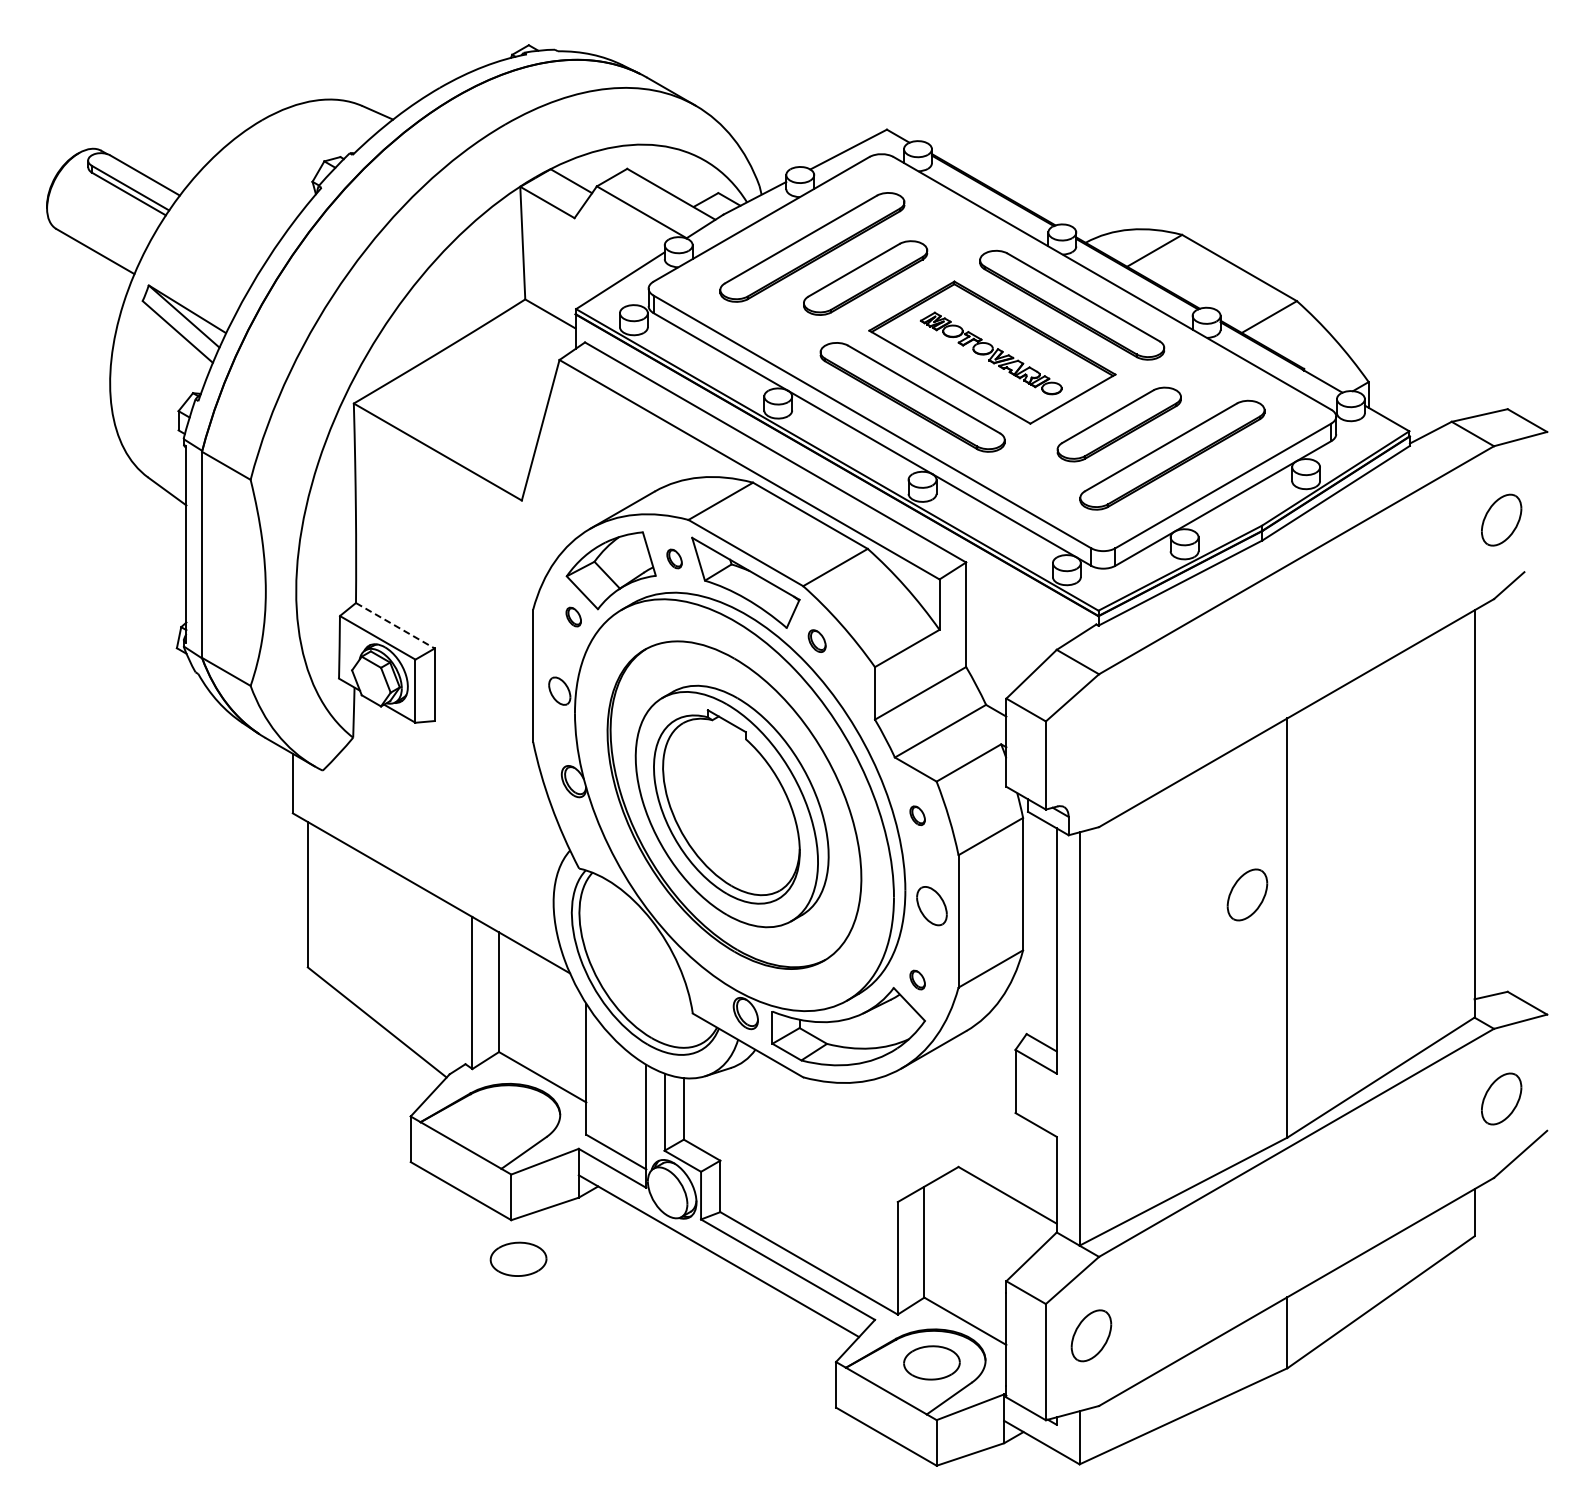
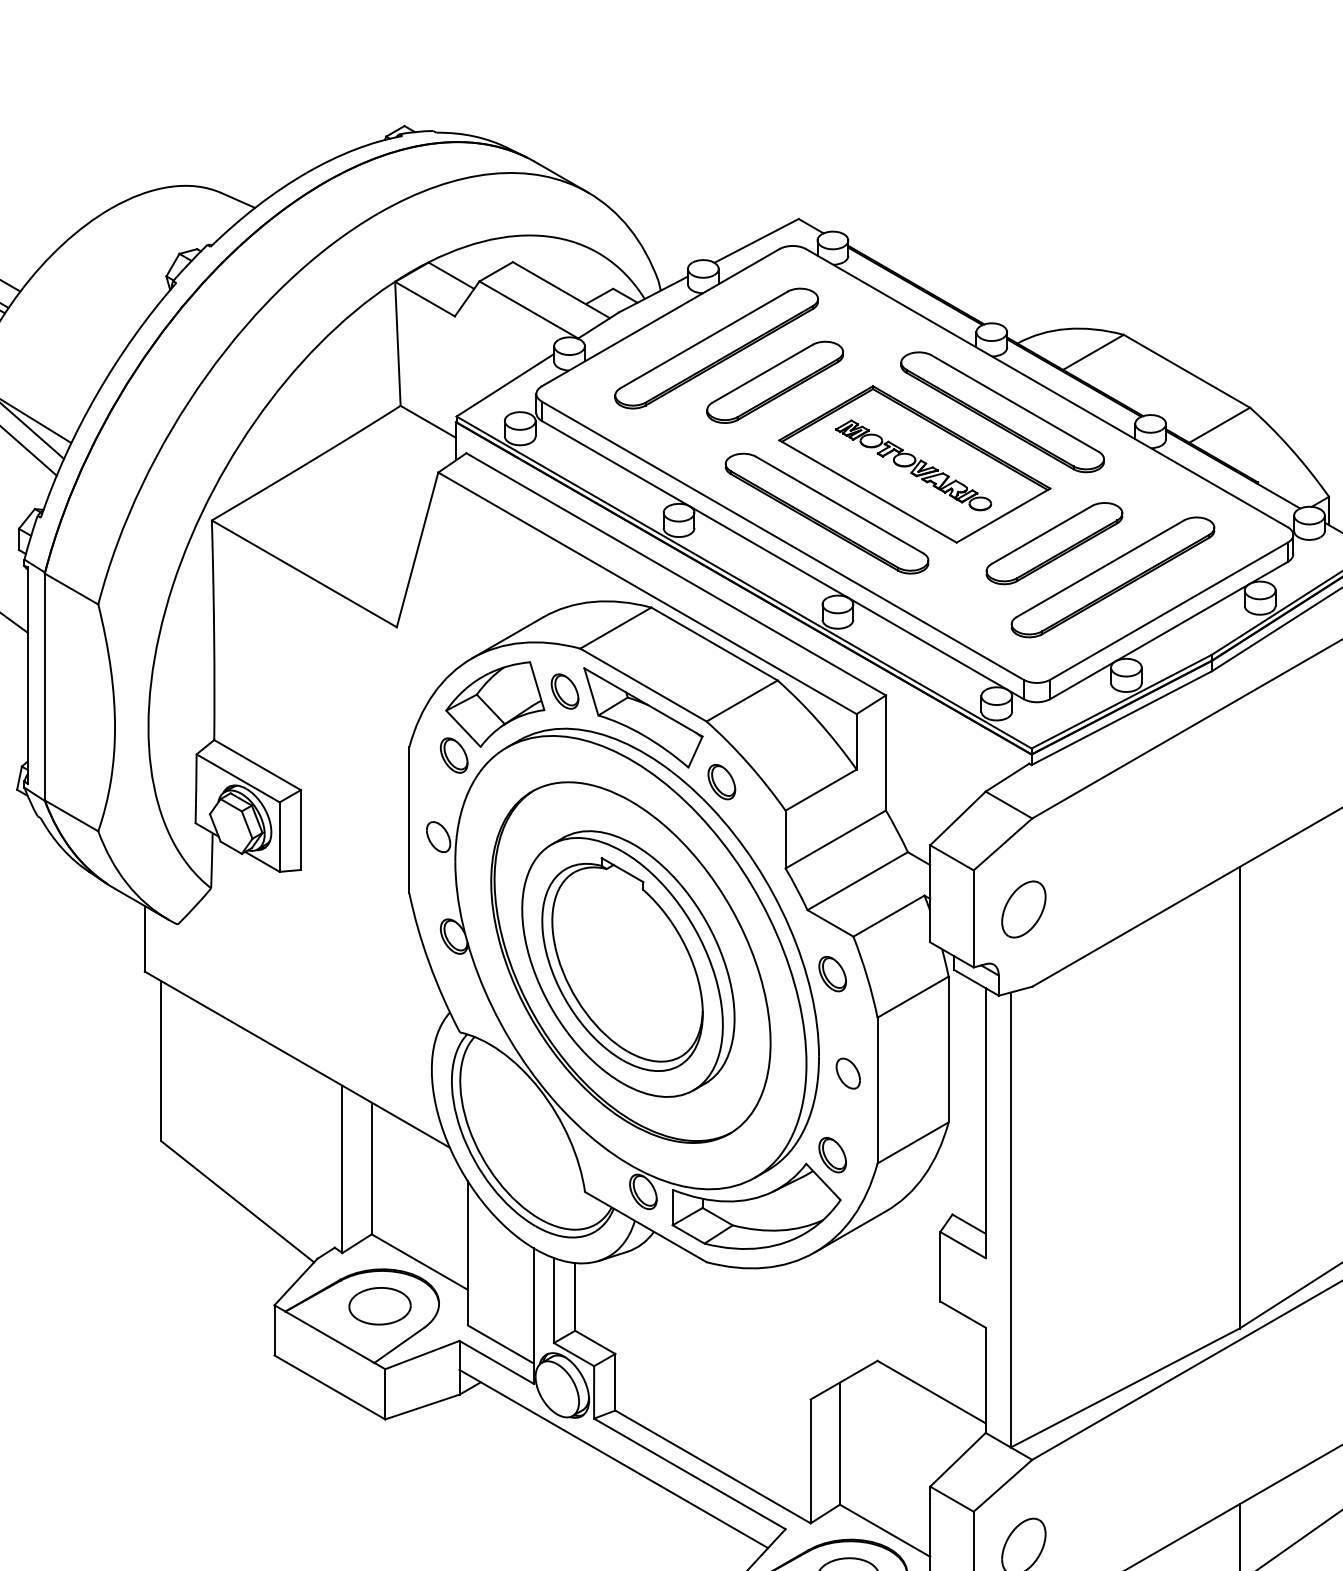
part: (674, 558) -> (564, 691), size x1.67
part: (573, 616) -> (453, 754), size x1.67
line: (395, 626) -> (257, 765), dashed -> solid
part: (817, 640) -> (722, 781), size x1.43
part: (917, 815) -> (832, 973), size x1.67
part: (1247, 894) -> (1023, 909), moved
part: (931, 905) -> (847, 1073), size x0.71
part: (917, 979) -> (832, 1154), size x1.67
part: (518, 1258) -> (379, 1305), moved

